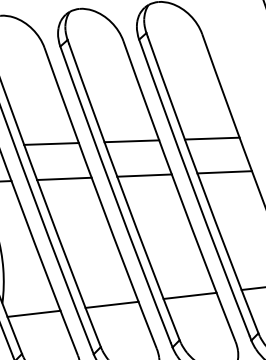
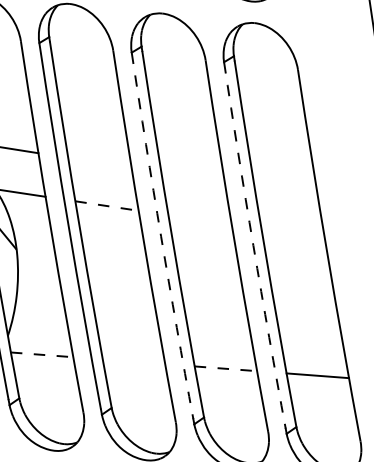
line: (212, 138) -> (286, 192), removed
line: (131, 141) -> (192, 177), removed
line: (51, 143) -> (99, 162), removed
line: (224, 171) -> (292, 233), removed
line: (143, 175) -> (199, 219), removed
line: (64, 179) -> (107, 206), solid -> dashed
arc: (193, 188) -> (253, 245), solid -> dashed
arc: (114, 195) -> (161, 236), solid -> dashed
line: (190, 295) -> (226, 368), solid -> dashed
line: (111, 304) -> (133, 361), removed
line: (34, 313) -> (42, 354), solid -> dashed

